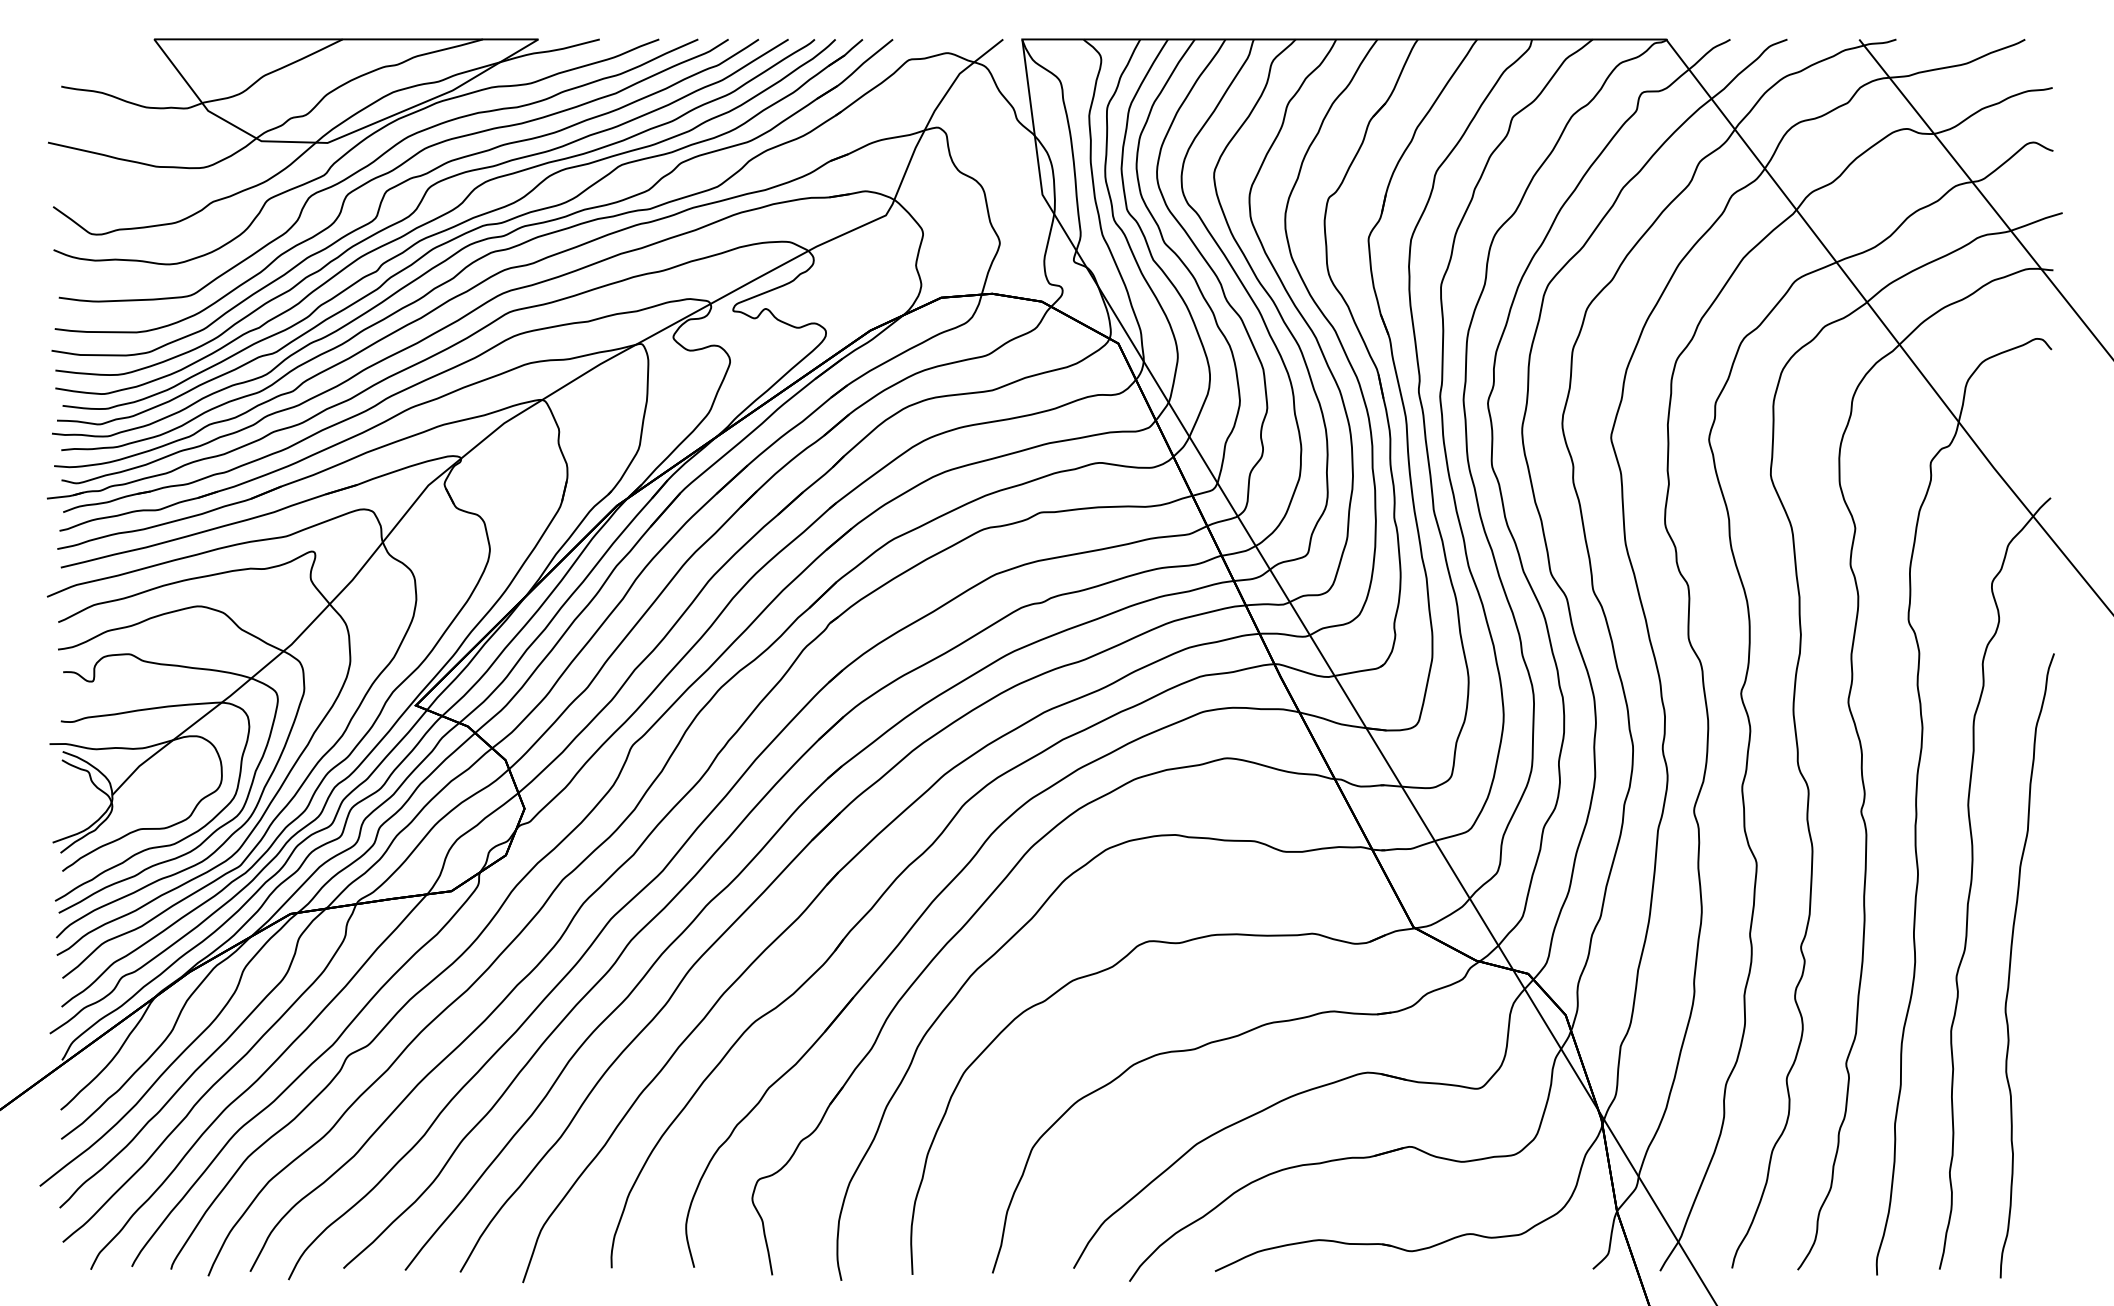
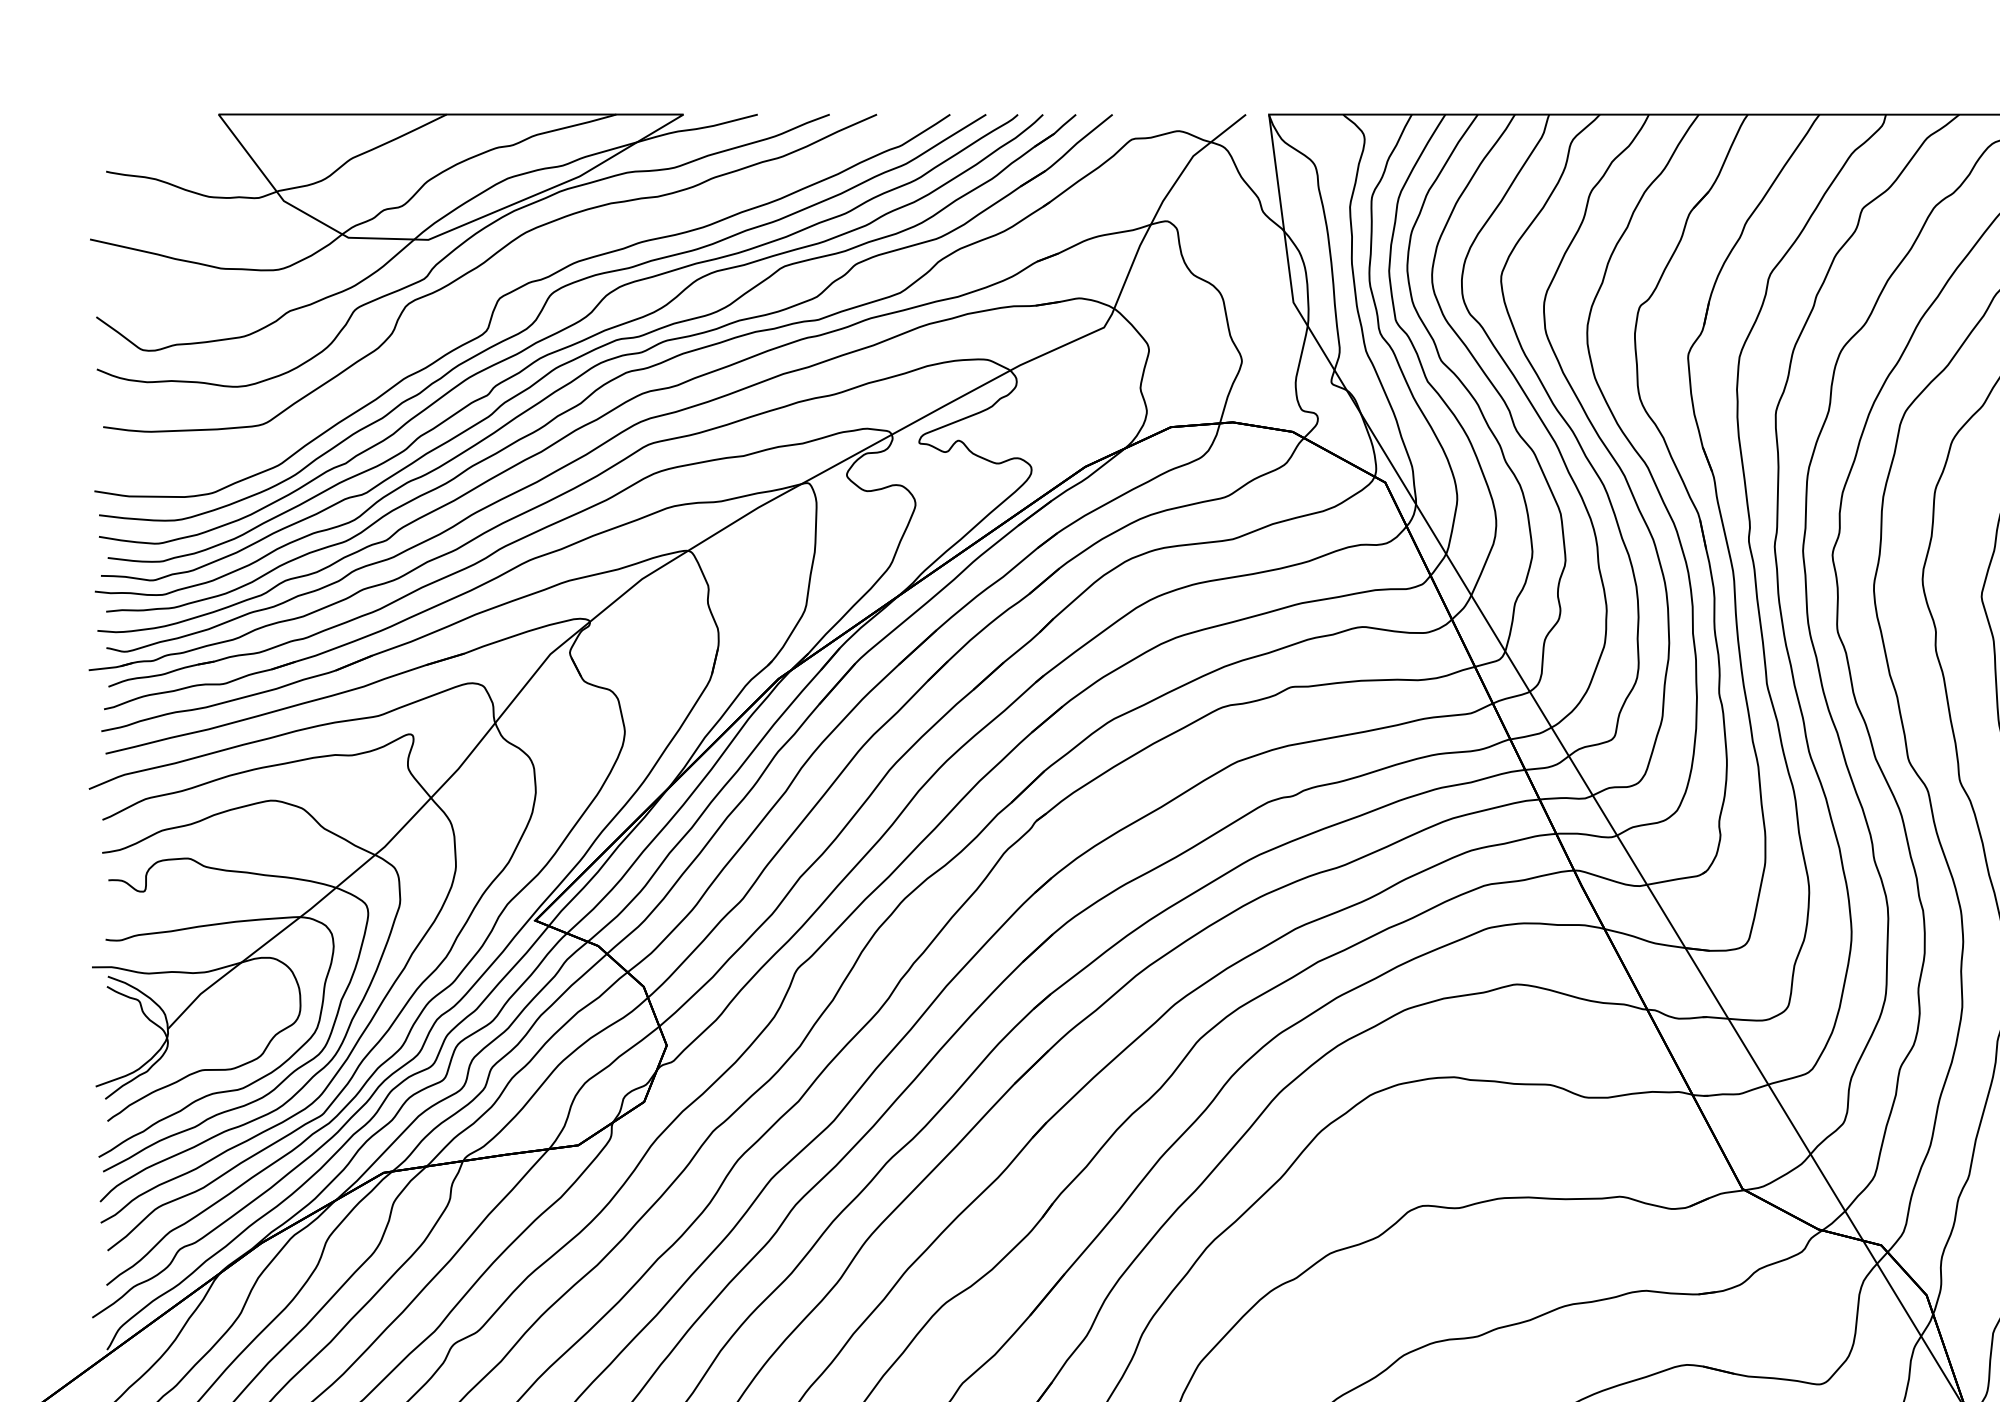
curve: (387, 174) -> (500, 278), removed

